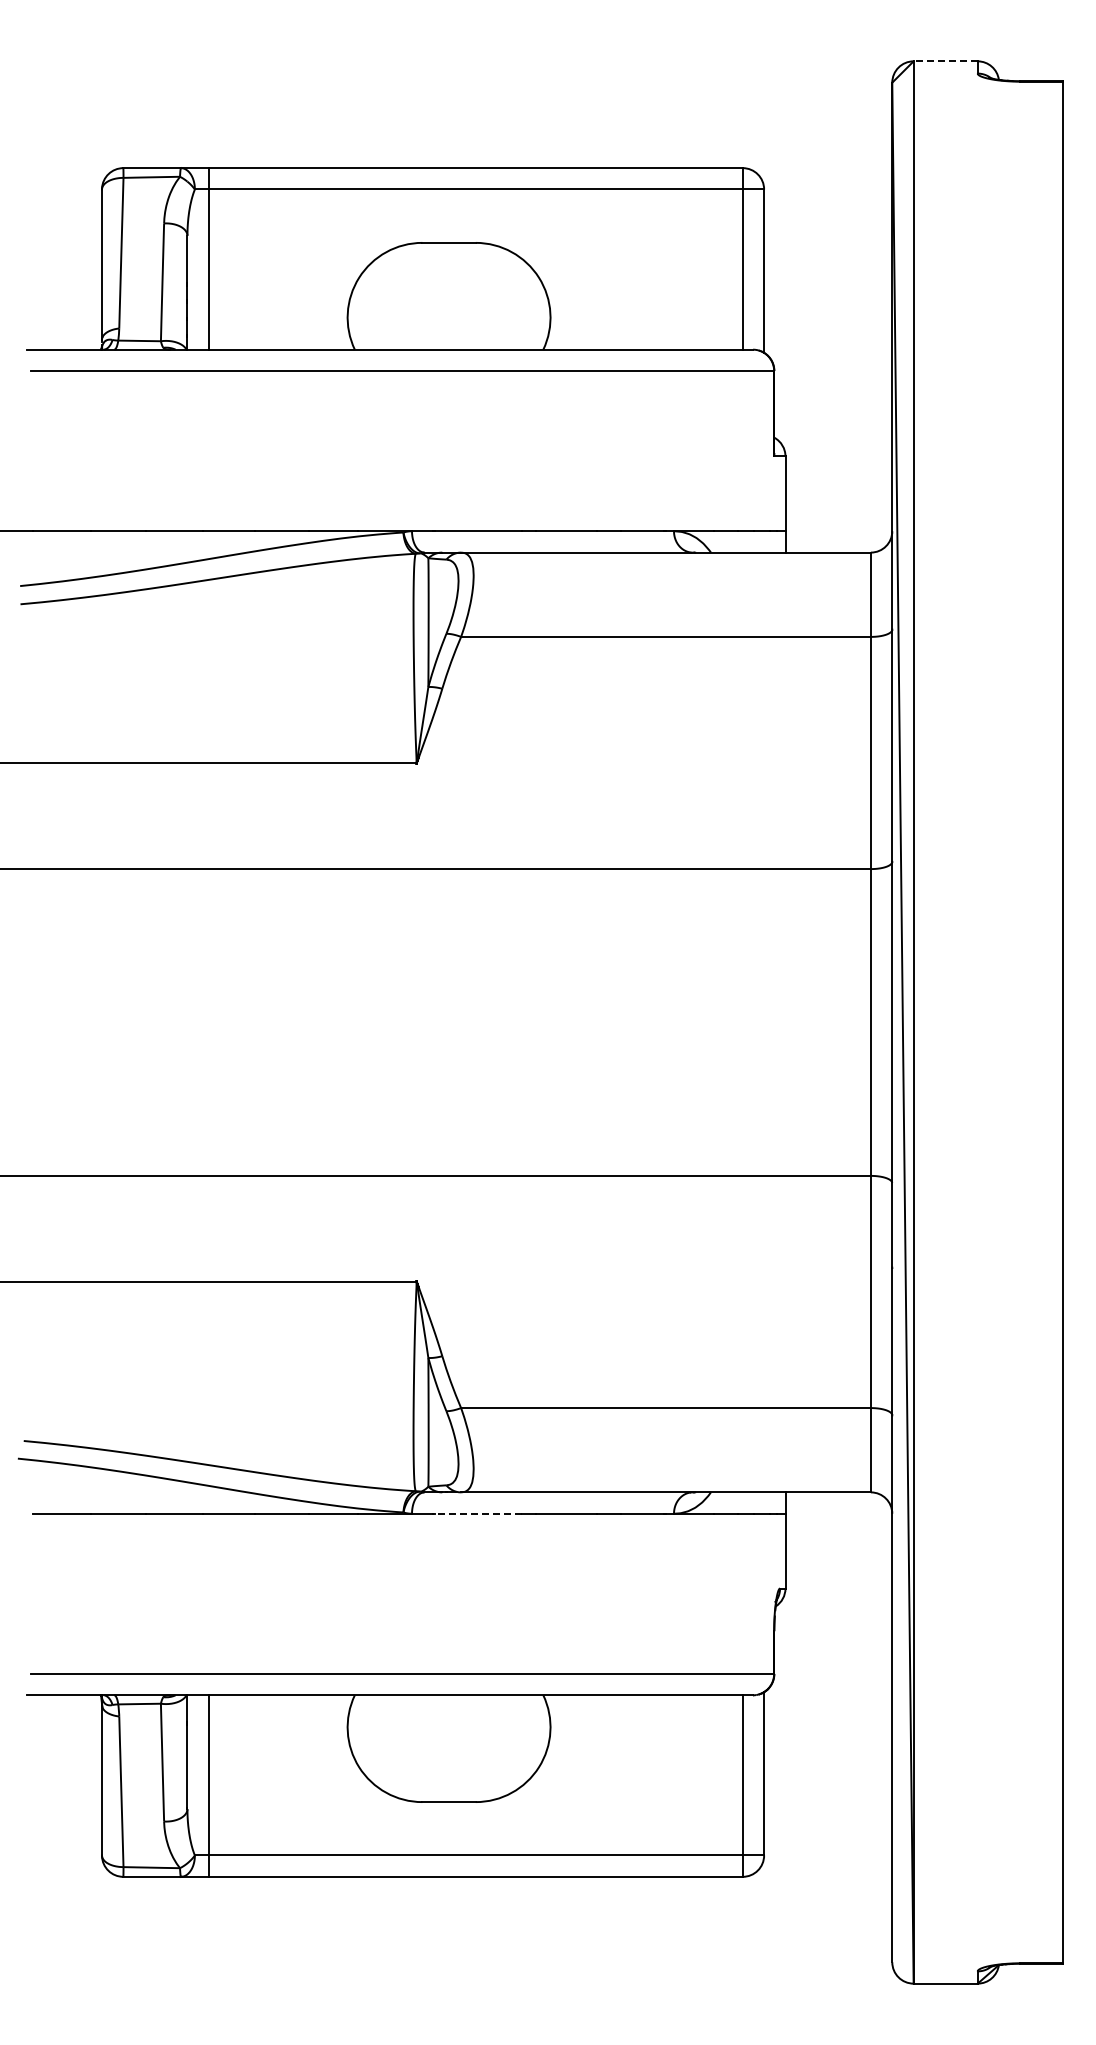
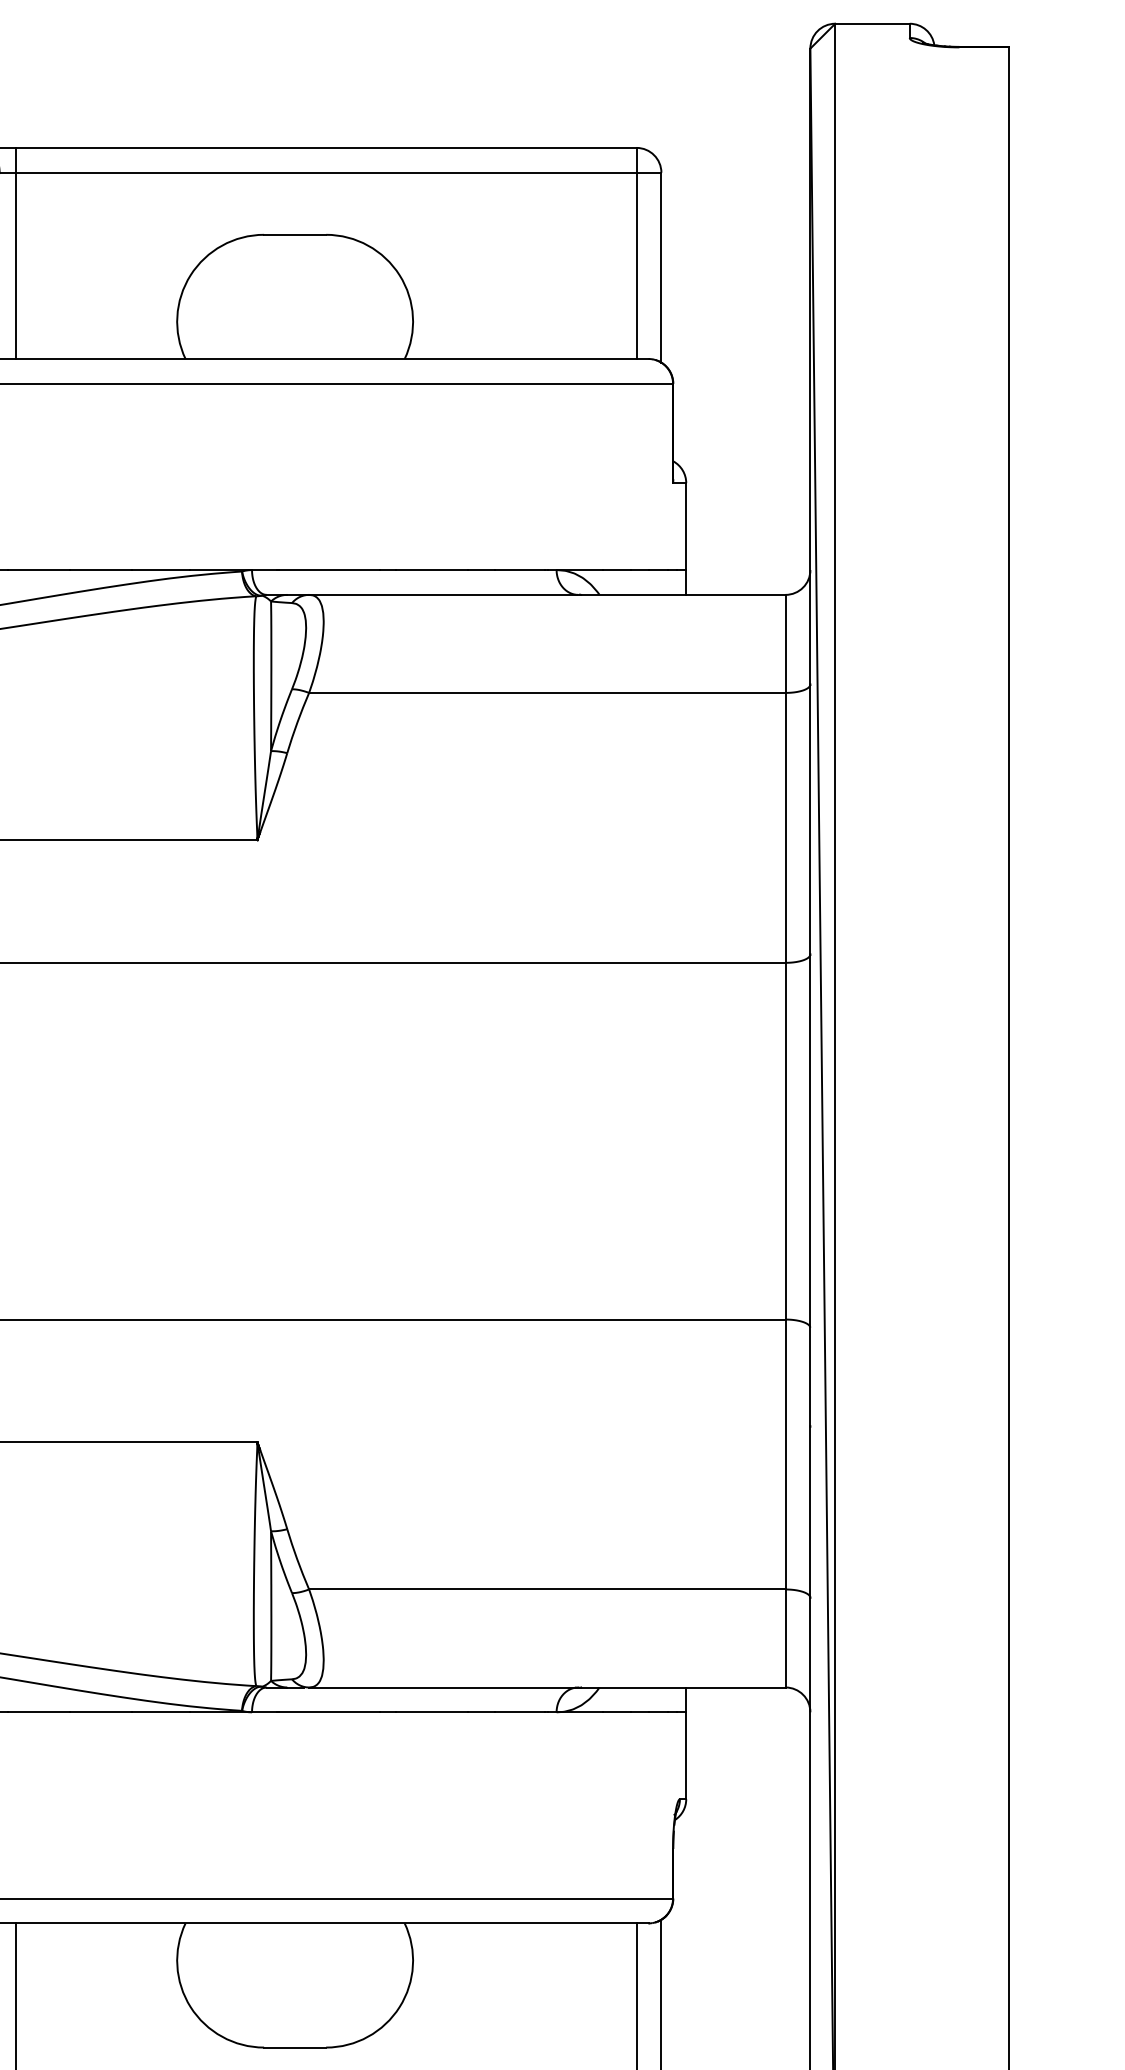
line: (945, 61) -> (872, 23), dashed -> solid
line: (478, 1513) -> (329, 1712), dashed -> solid

